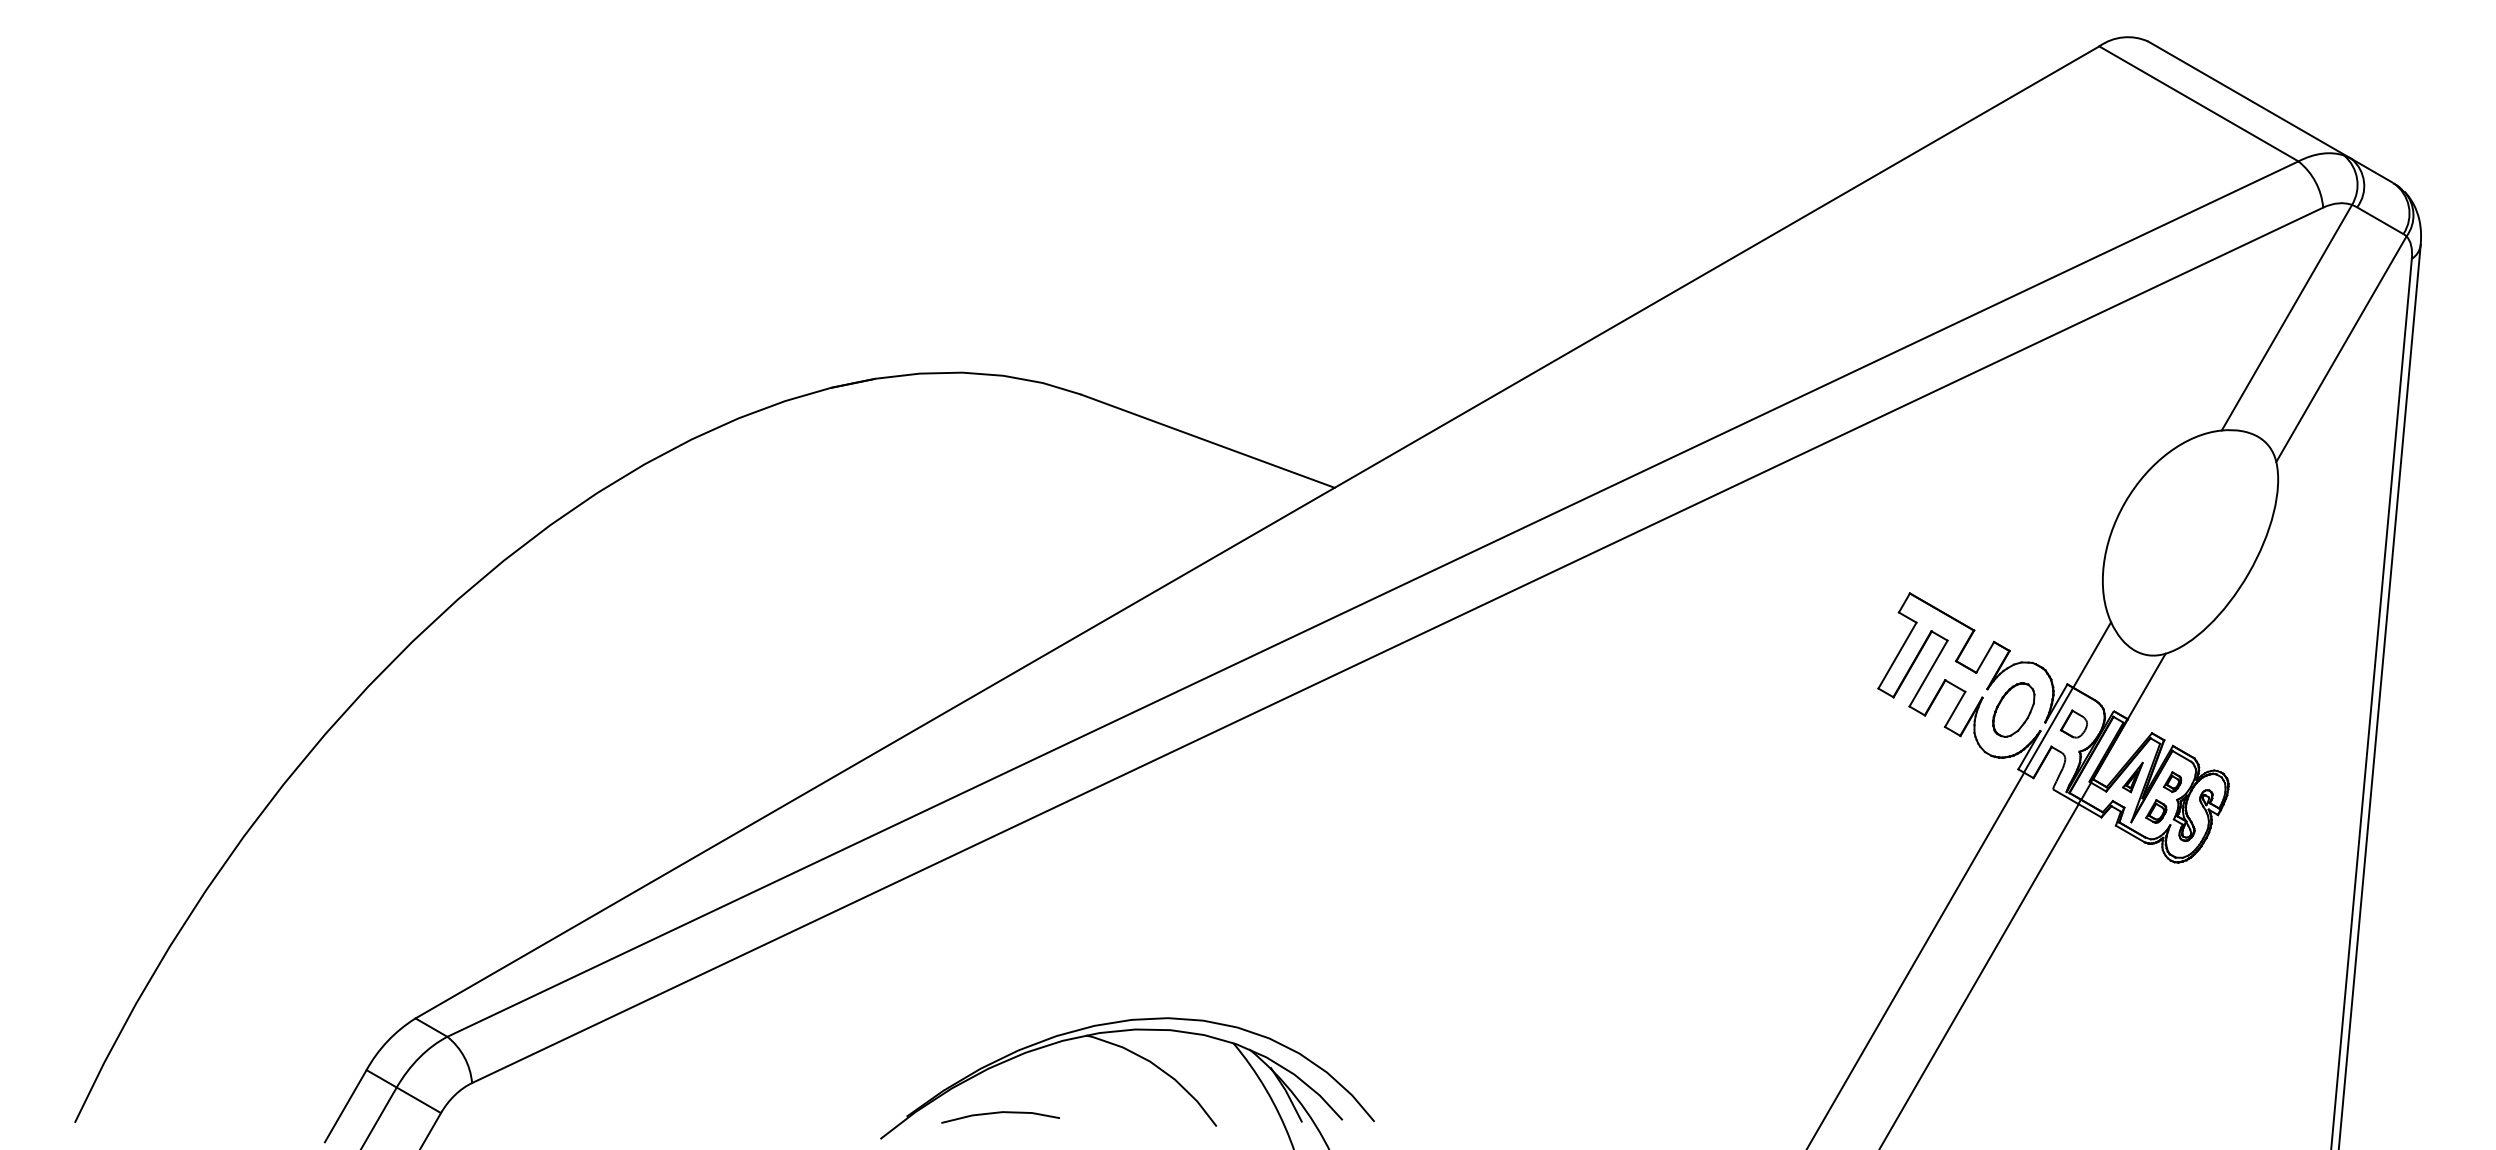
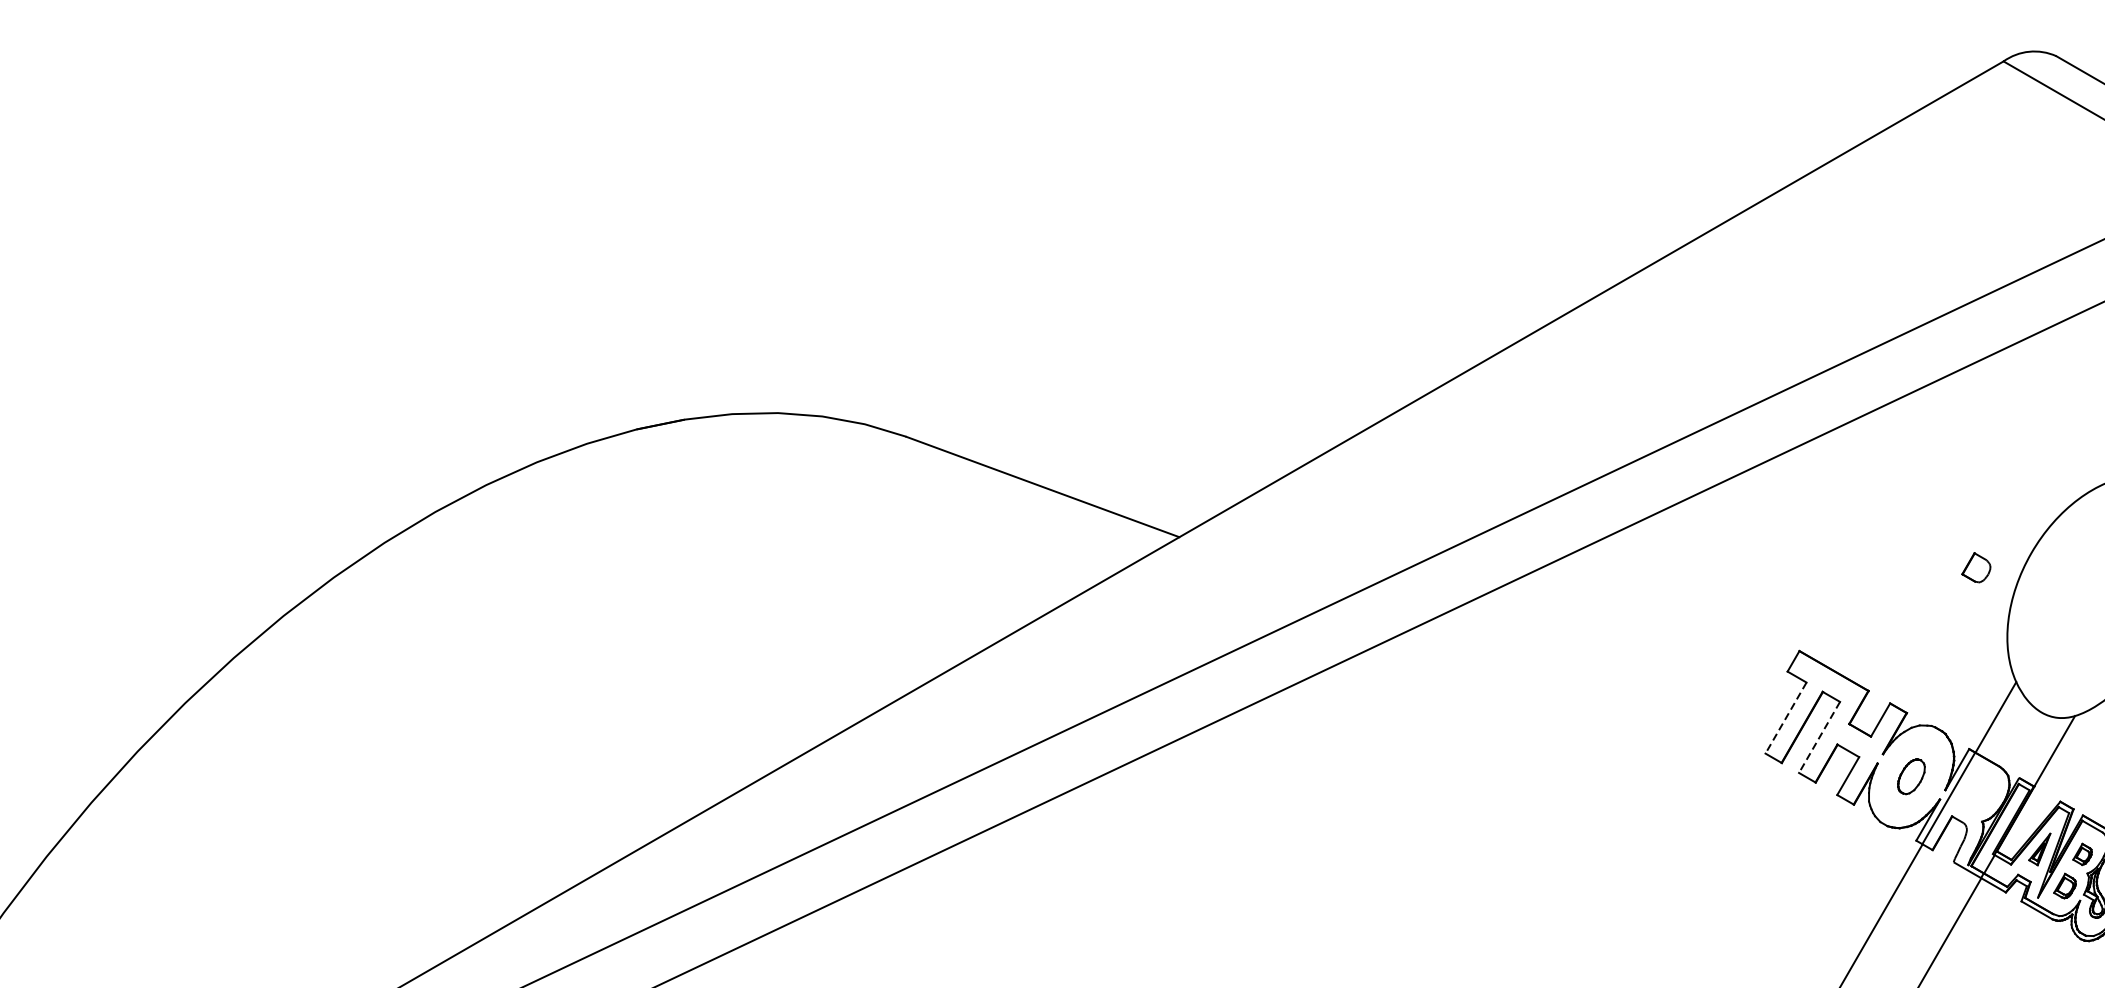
line: (1897, 656) -> (1786, 719), solid -> dashed
line: (1928, 674) -> (1819, 738), solid -> dashed
part: (2013, 709) -> (1911, 776), size x0.6
part: (2073, 723) -> (1975, 567), moved

